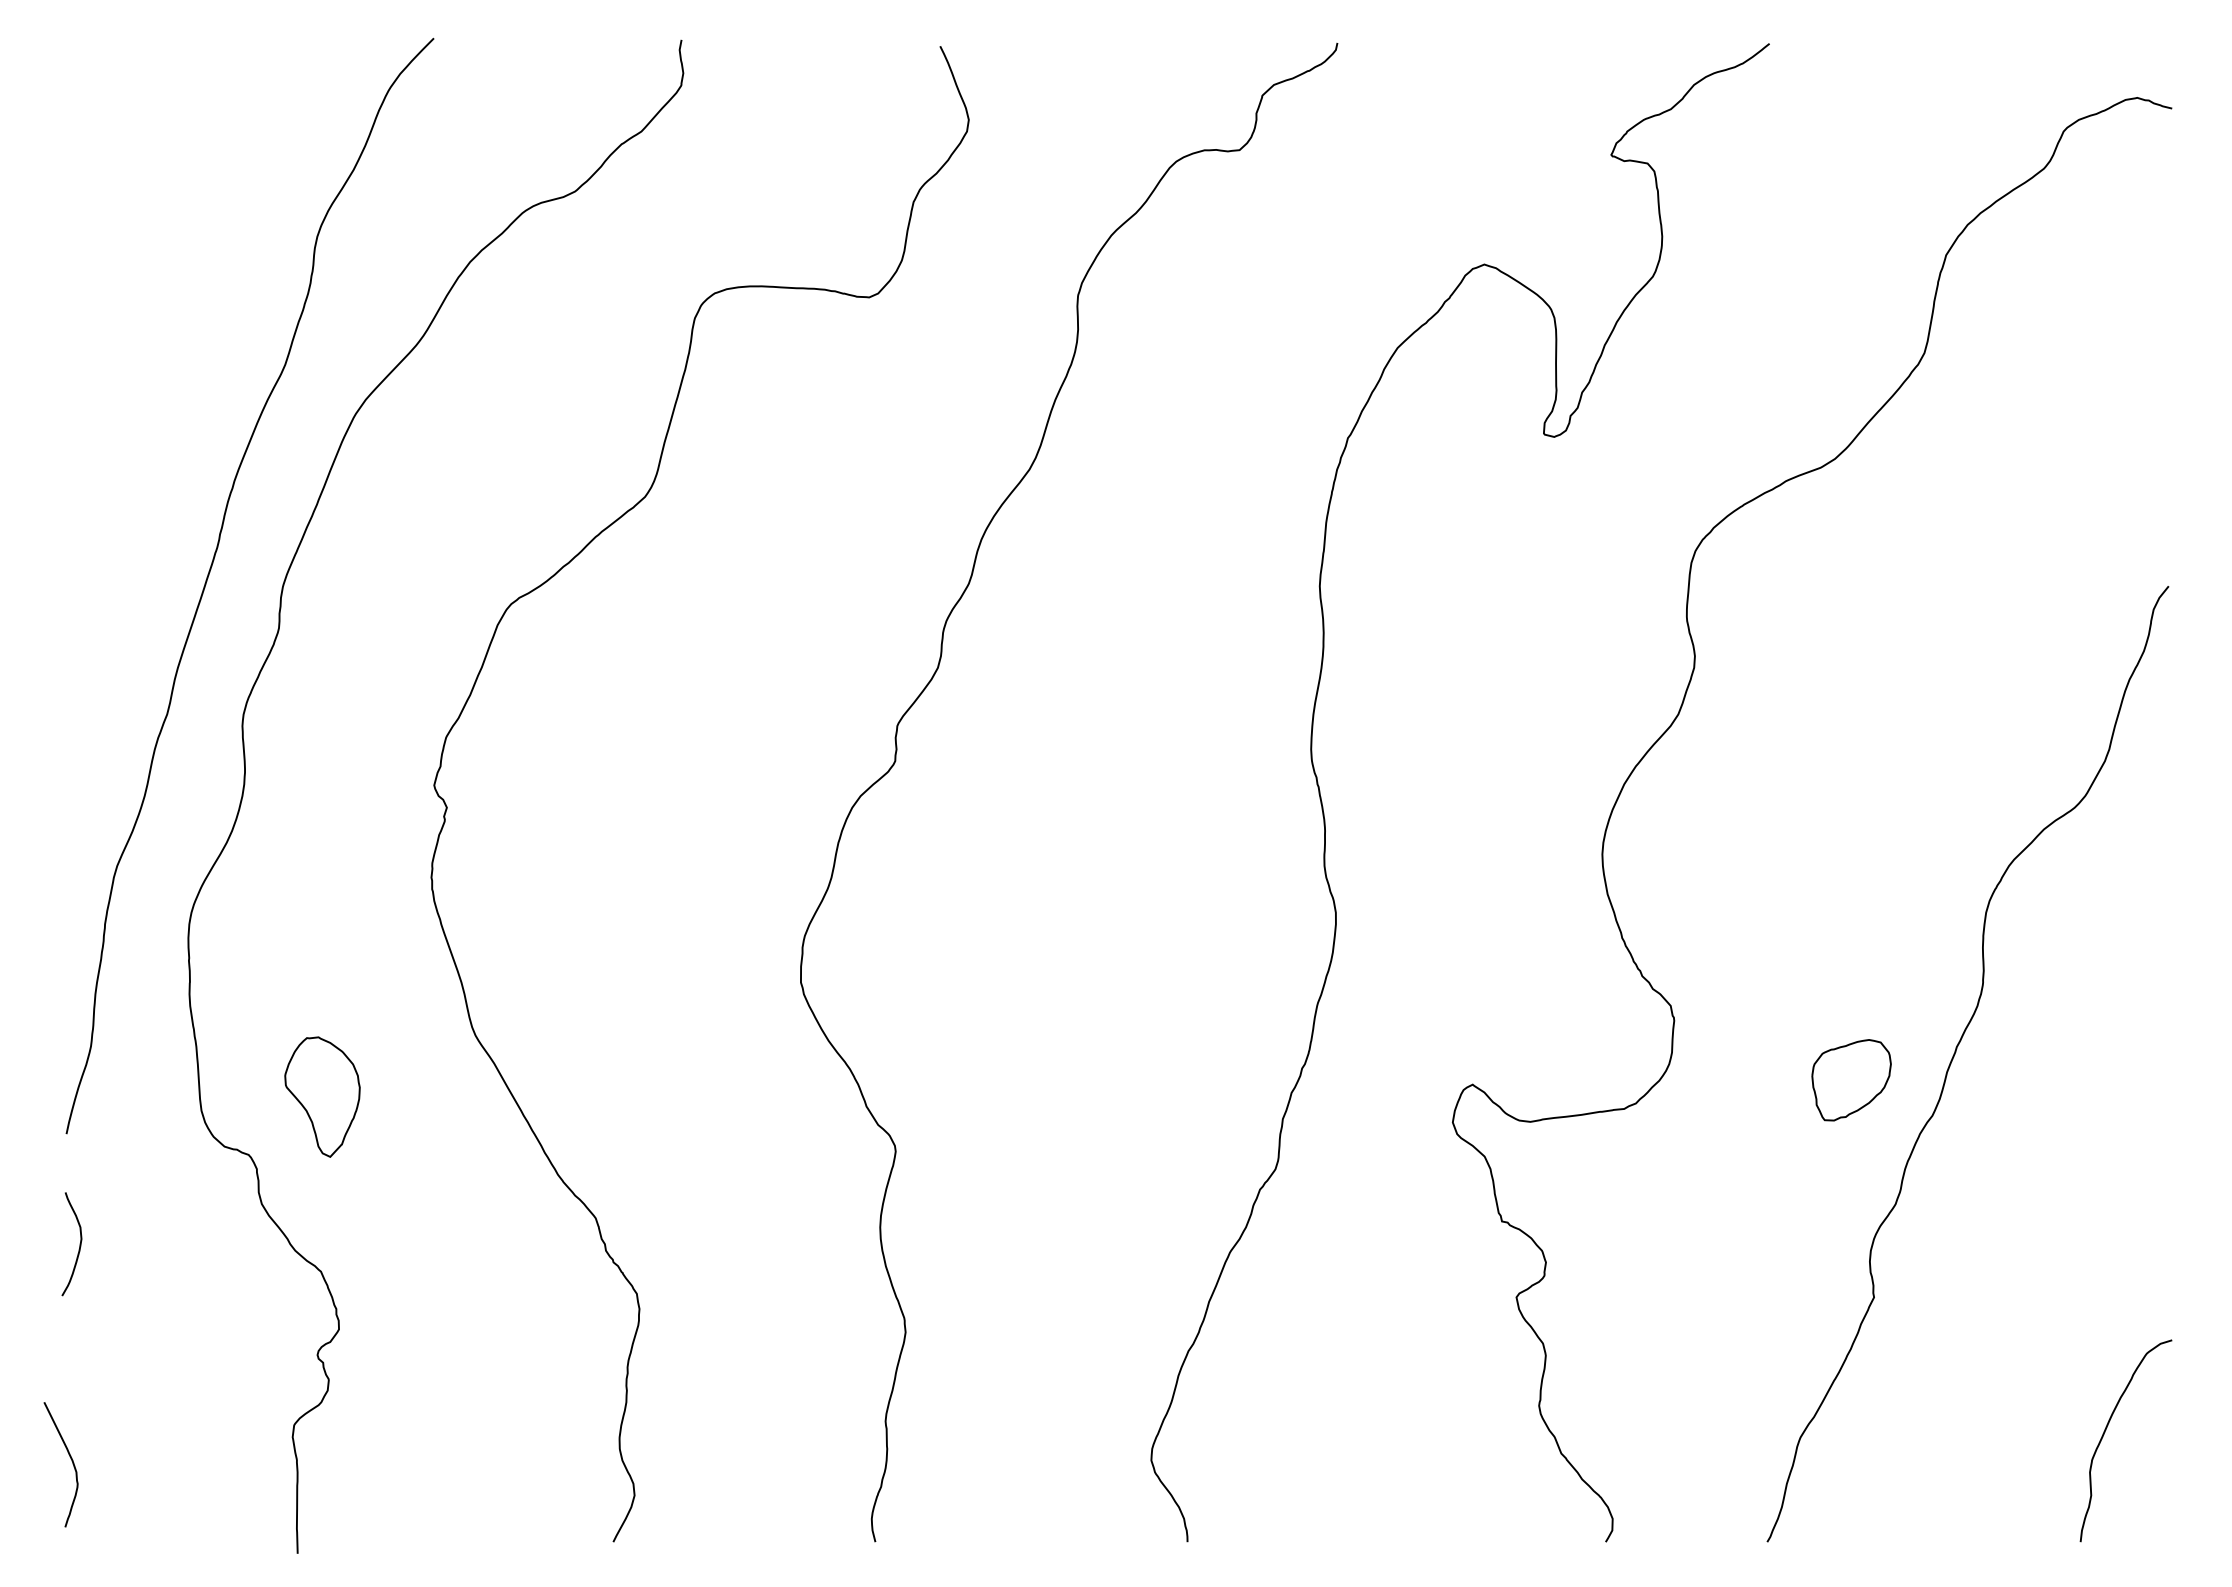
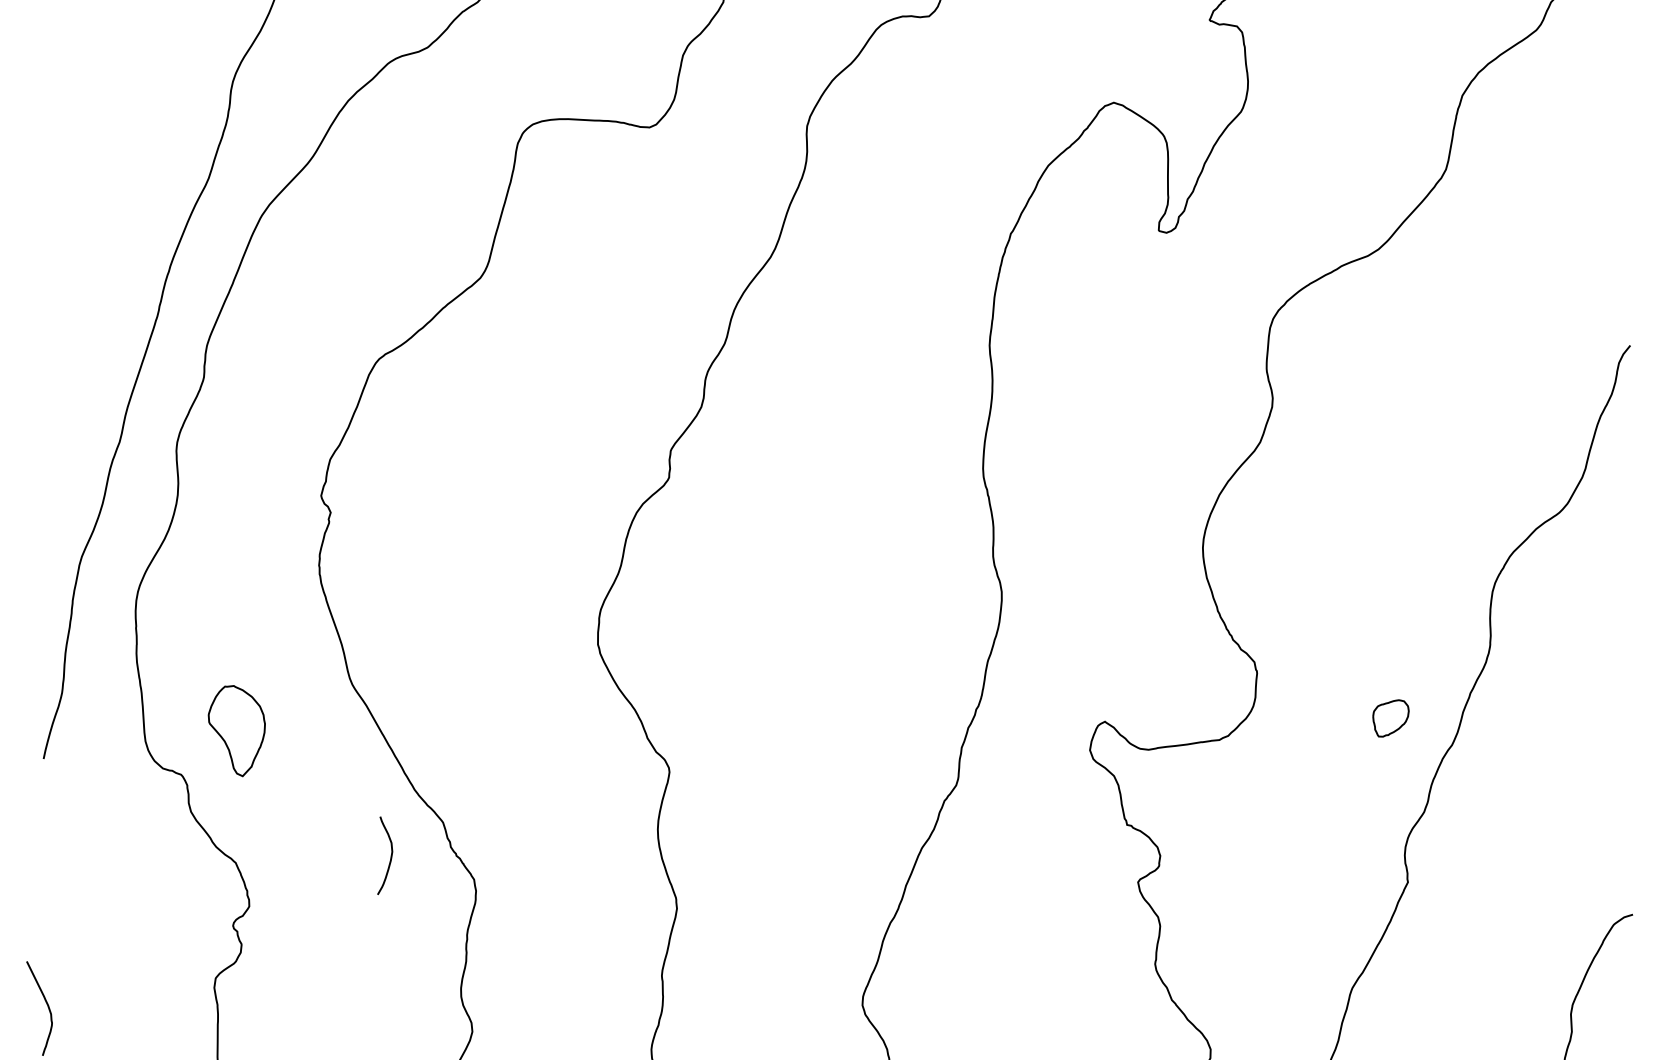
part: (1851, 1080) -> (1390, 718), size x0.6
curve: (79, 1244) -> (390, 855), moved

